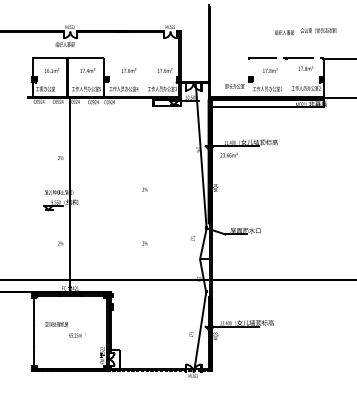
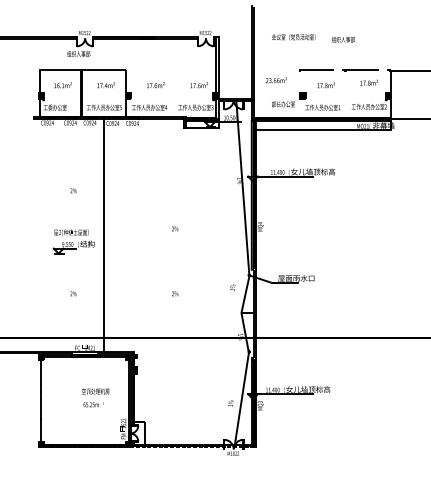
text: (318, 30) -> (293, 37), moved
text: (229, 155) -> (276, 80), moved
line: (69, 195) -> (103, 235), moved
text: (56, 324) -> (95, 391), moved

